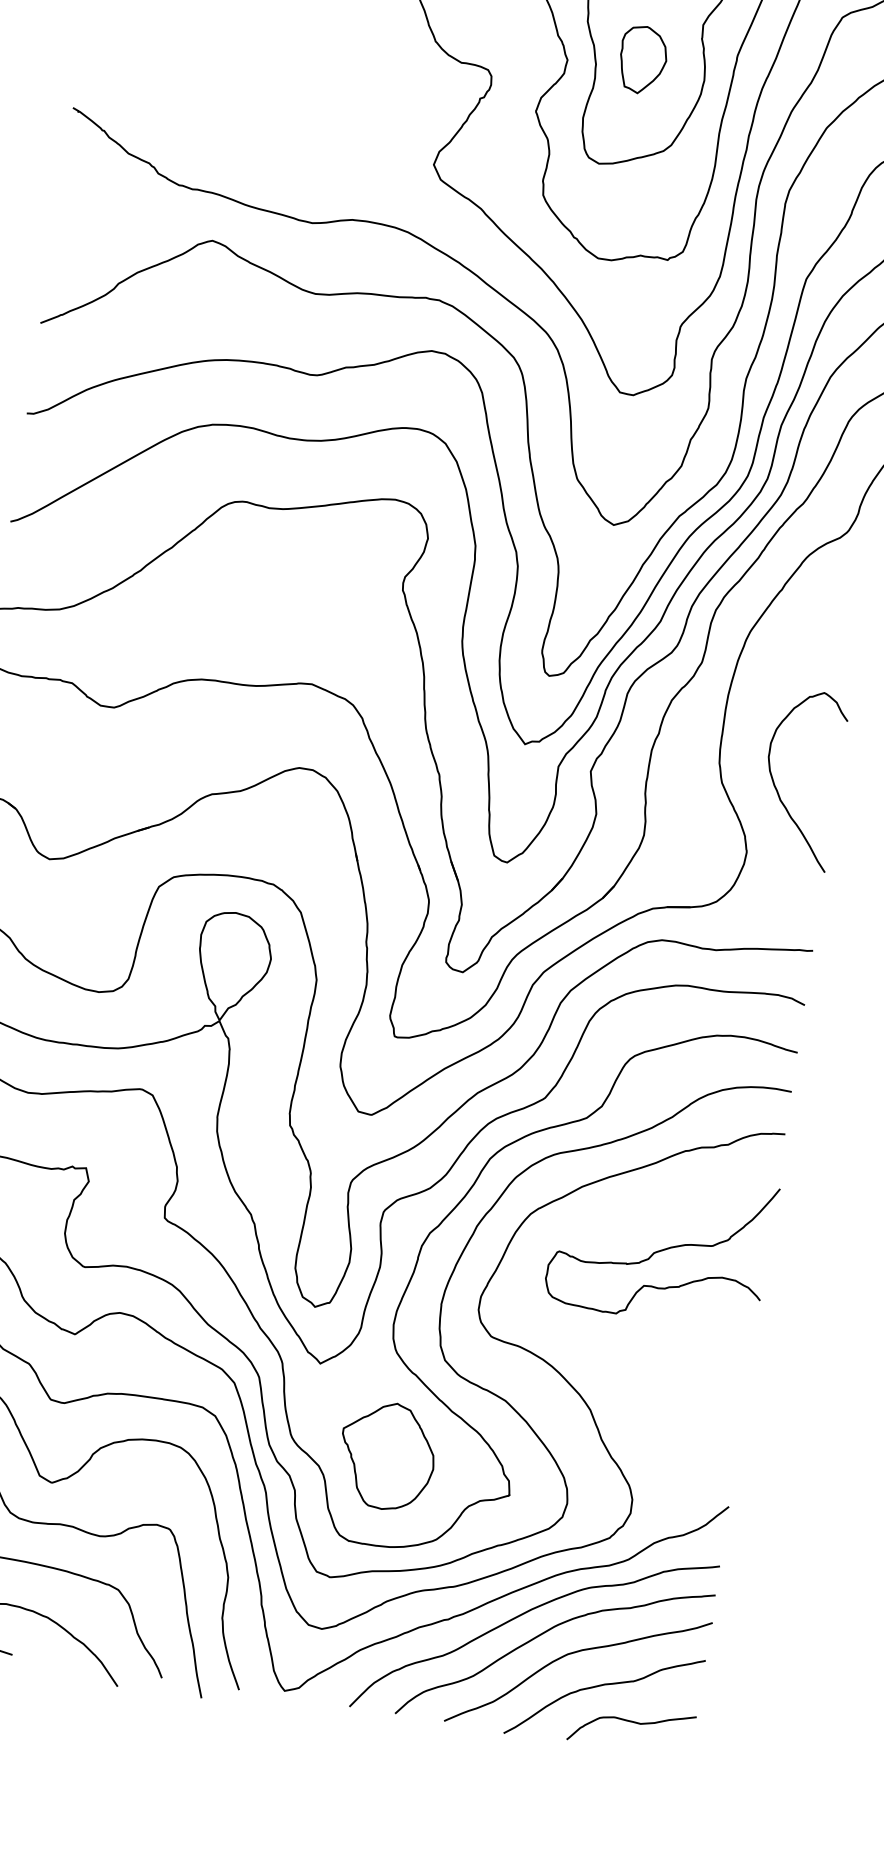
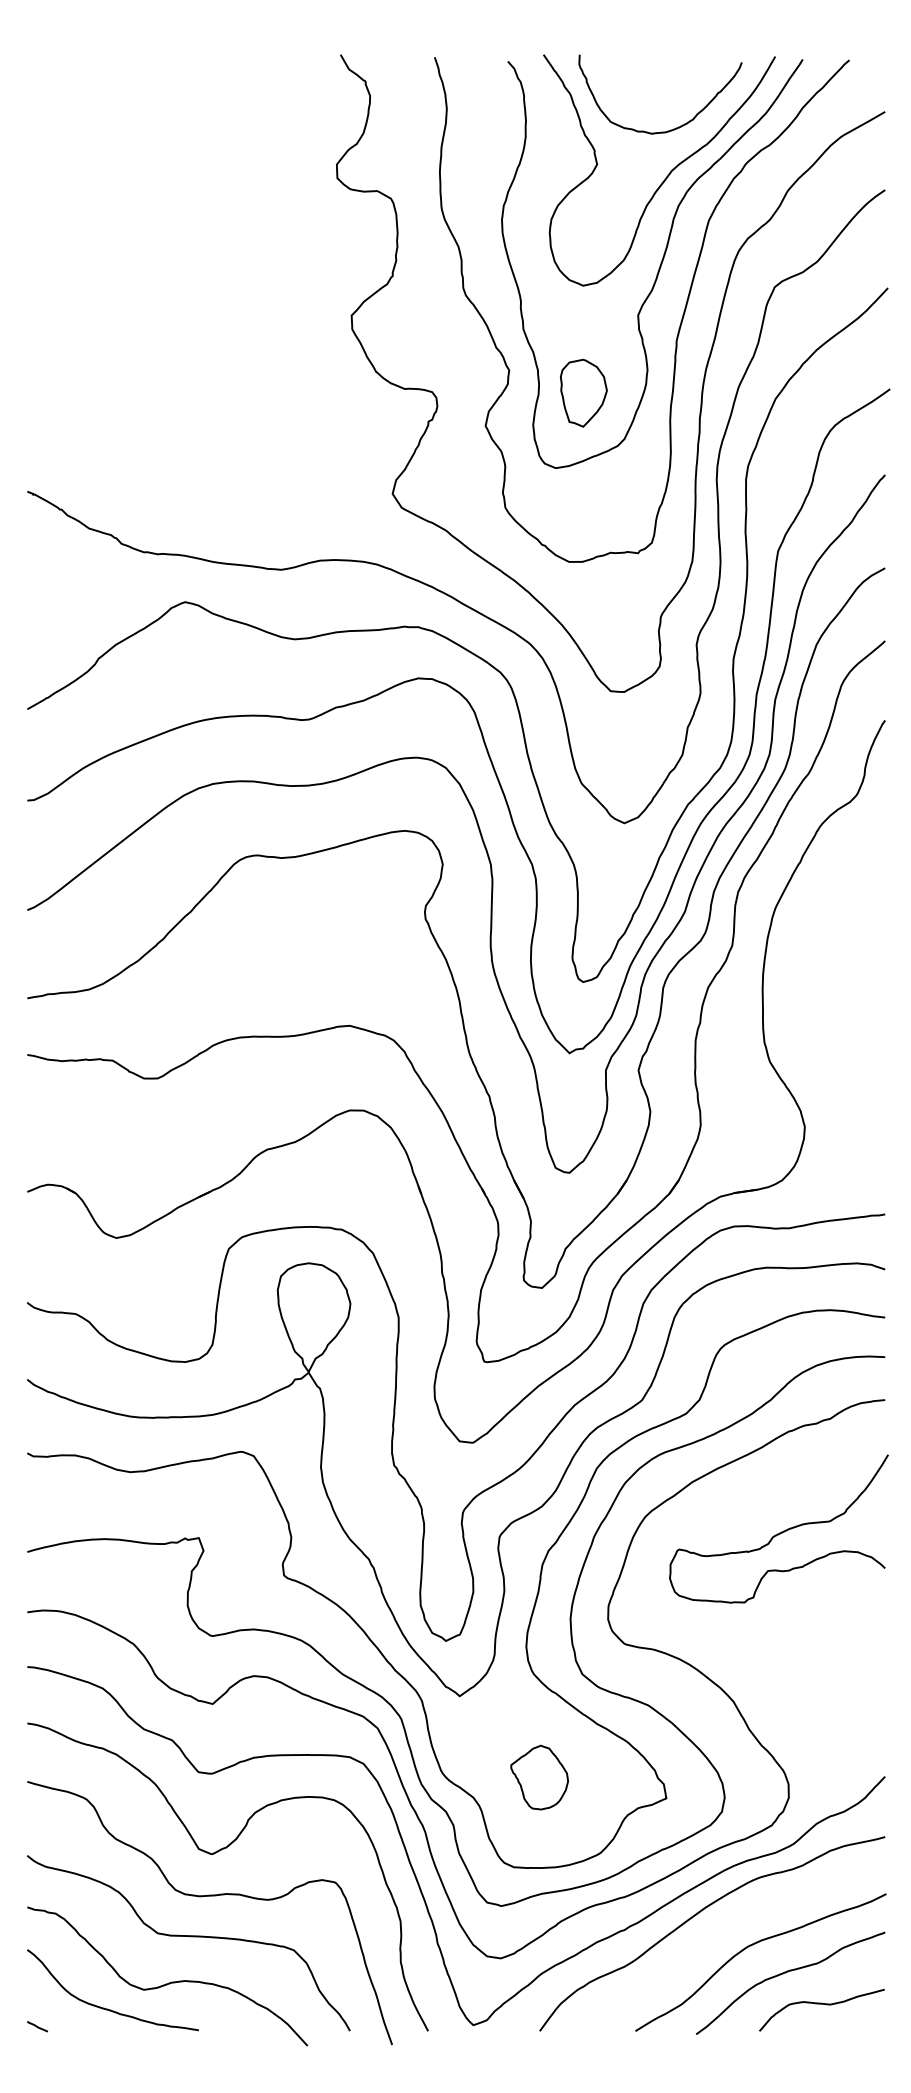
part: (642, 59) -> (583, 392), moved
curve: (778, 791) -> (827, 1062), removed
part: (387, 1455) -> (539, 1777), size x0.6
curve: (545, 1633) -> (722, 1929), removed

